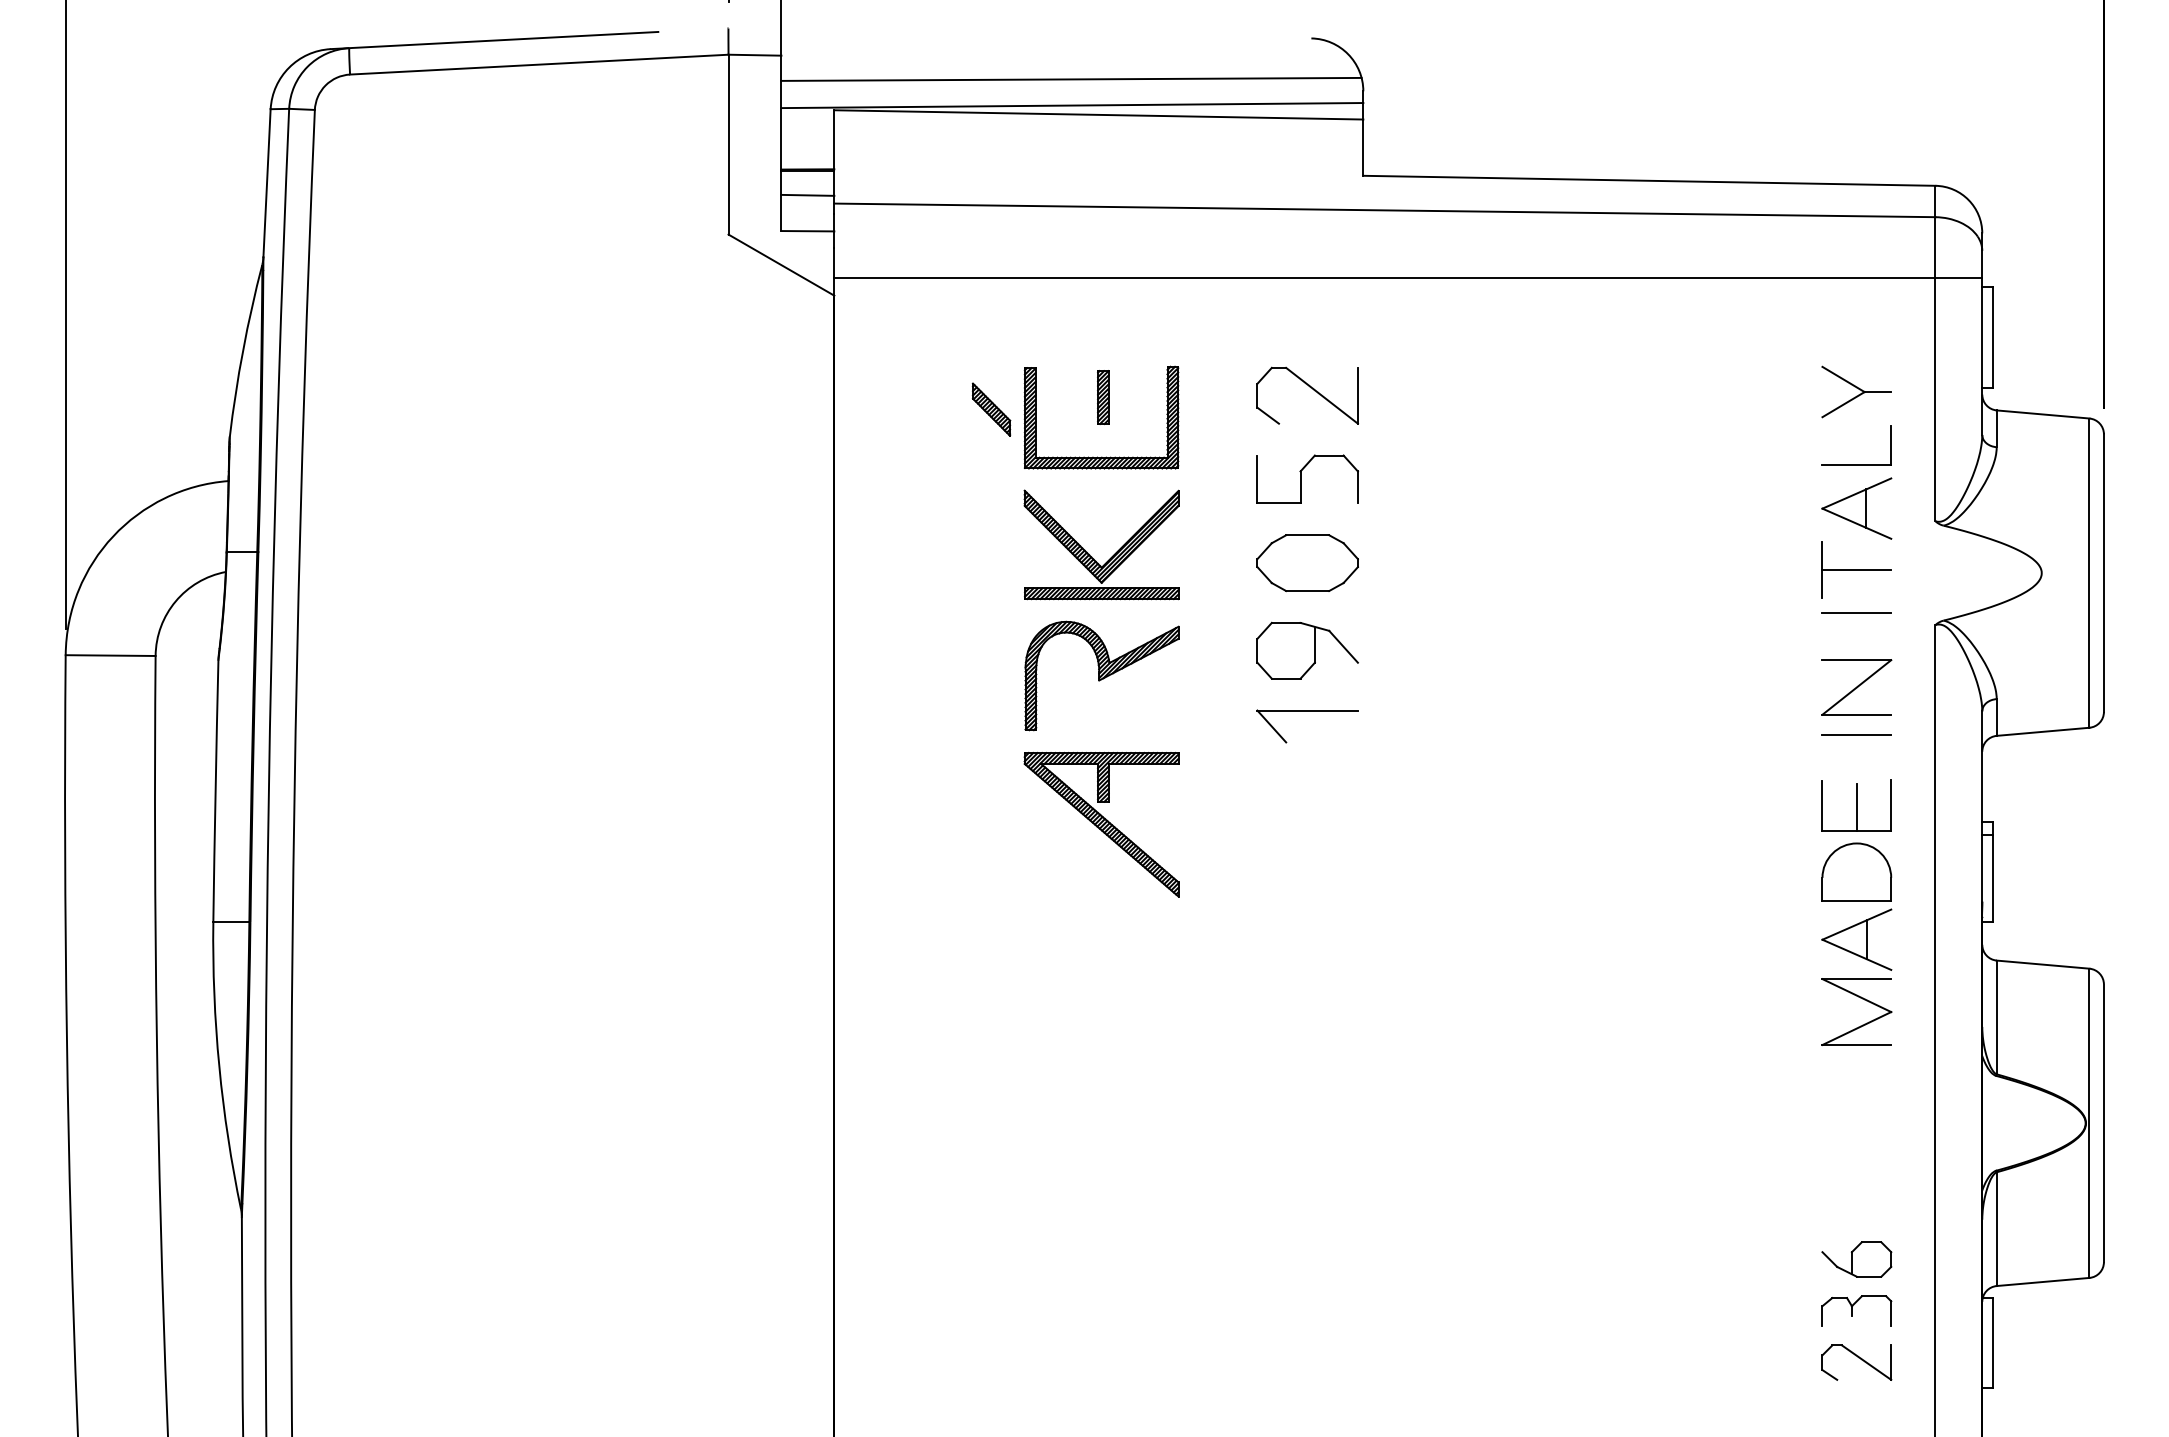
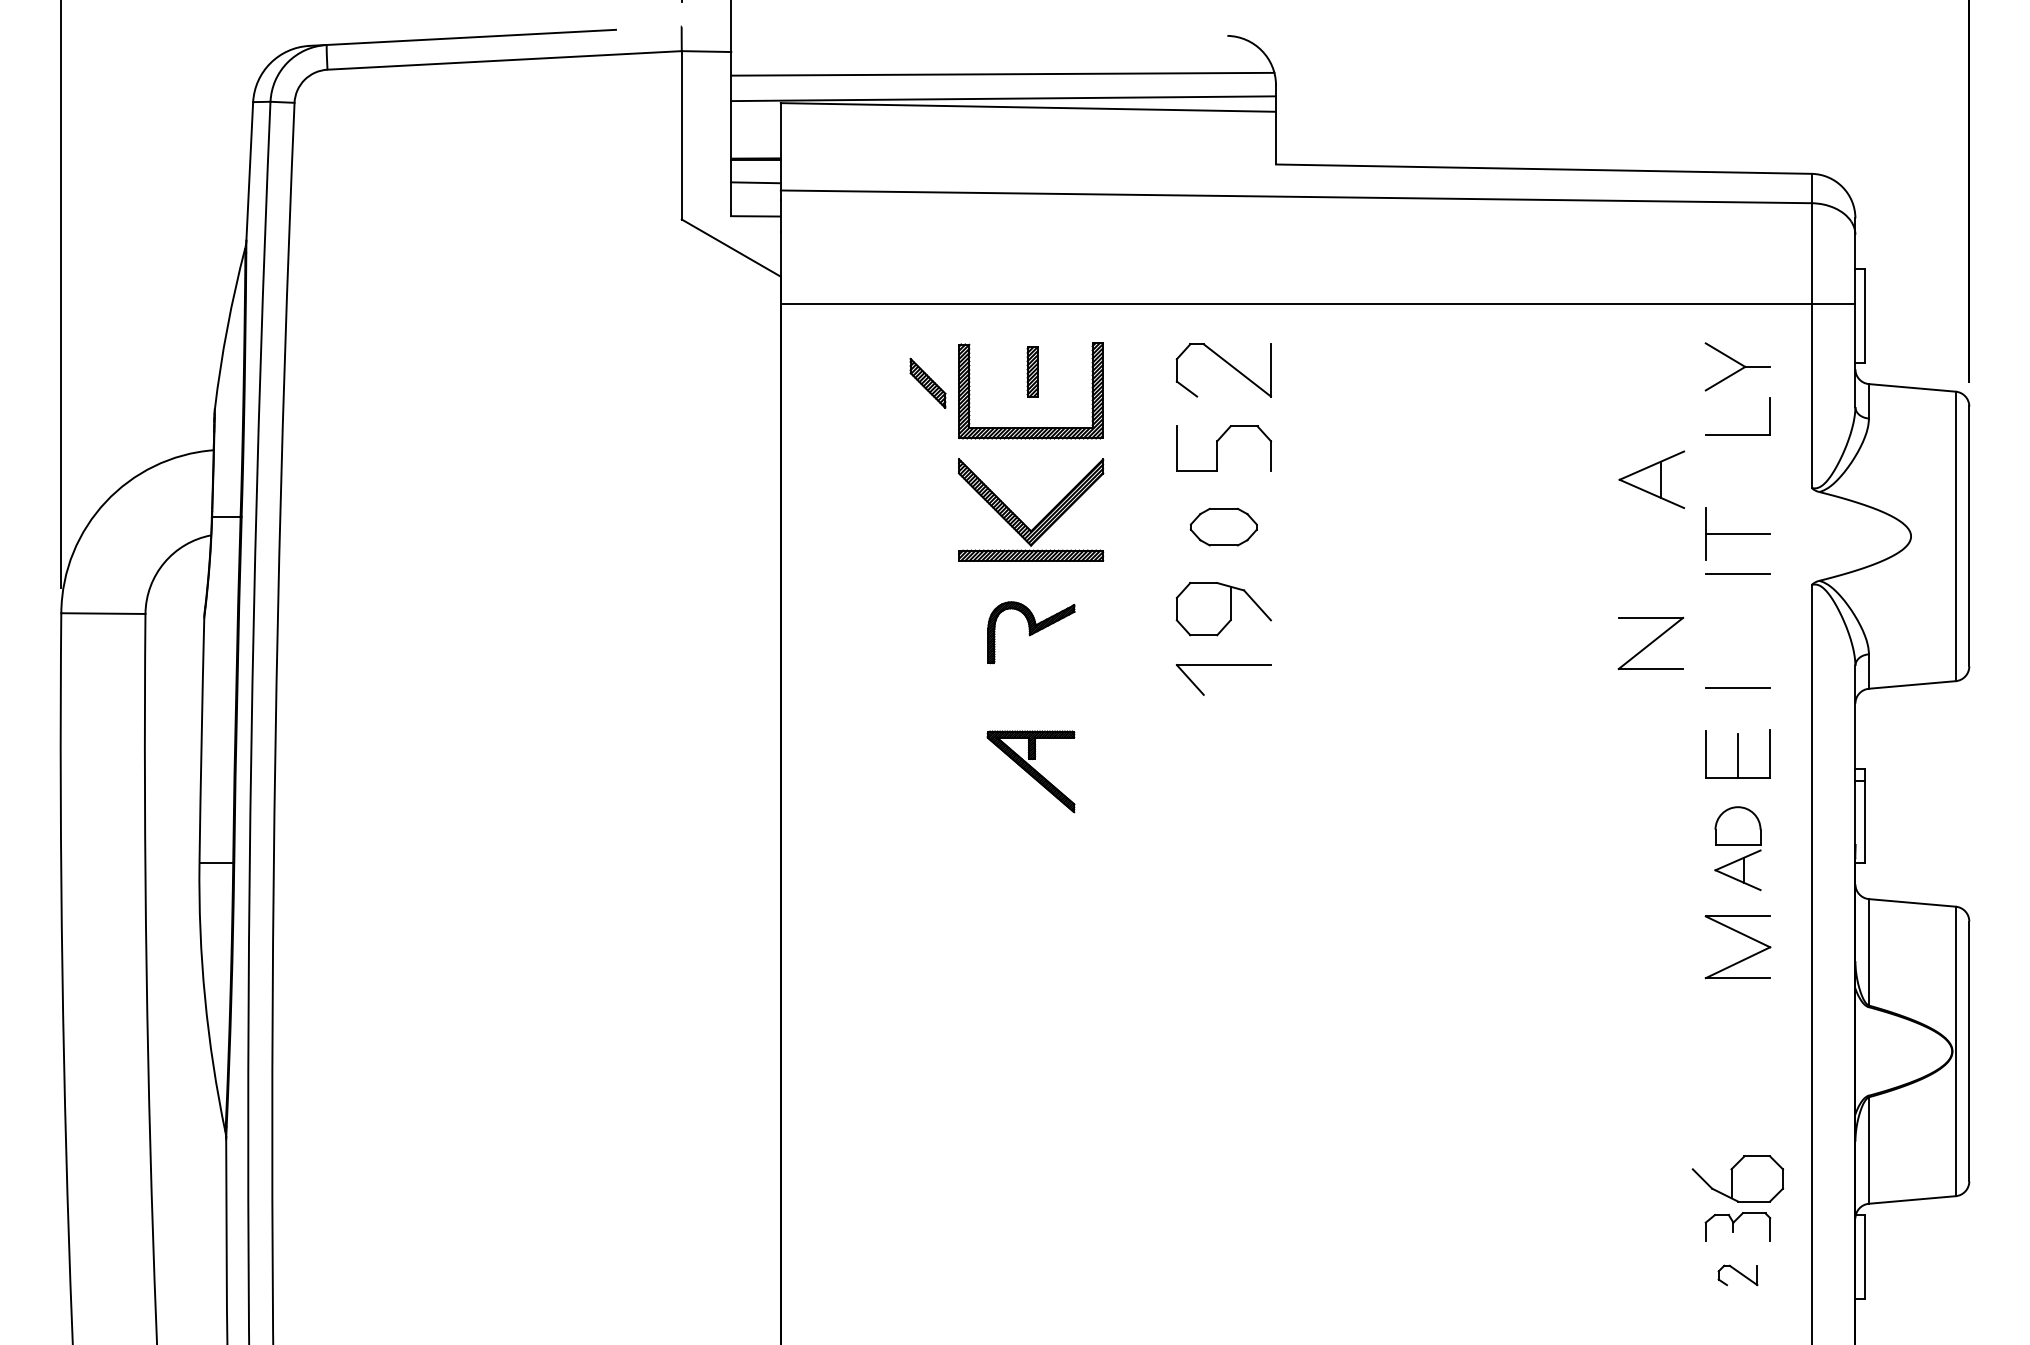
line: (1408, 278) -> (1318, 303), moved
part: (1856, 508) -> (1651, 479), moved
part: (1307, 563) -> (1223, 527), size x0.7
part: (1101, 675) -> (1030, 632), size x0.6
part: (1856, 687) -> (1650, 643), moved
part: (1101, 824) -> (1030, 771), size x0.6
part: (1856, 906) -> (1737, 848), size x0.7
part: (1856, 1259) -> (1737, 1178), size x1.4
part: (1856, 1362) -> (1737, 1275), size x0.6

